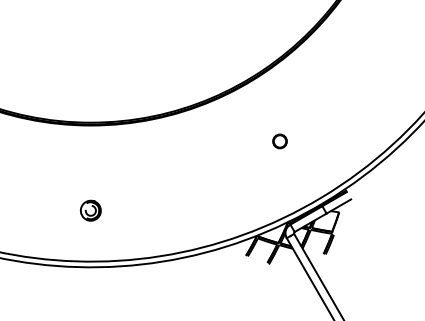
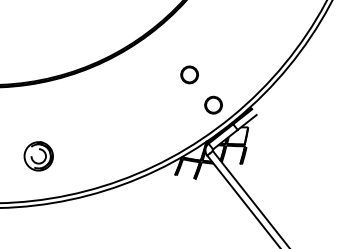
part: (279, 141) -> (189, 75), size x1.43
part: (302, 180) -> (213, 105), added
part: (90, 210) -> (38, 156), size x1.67

